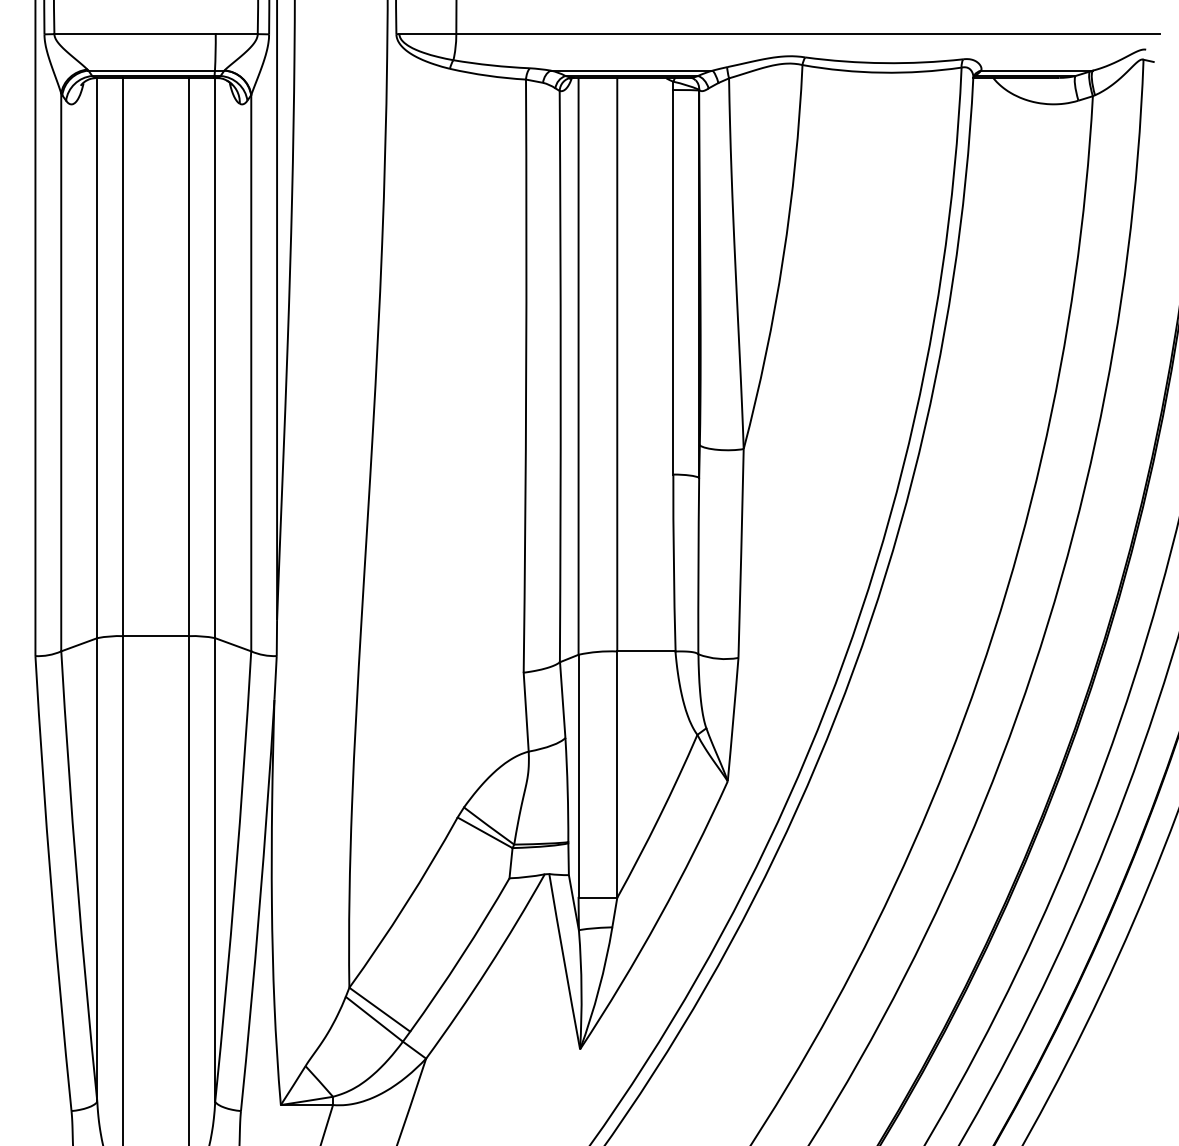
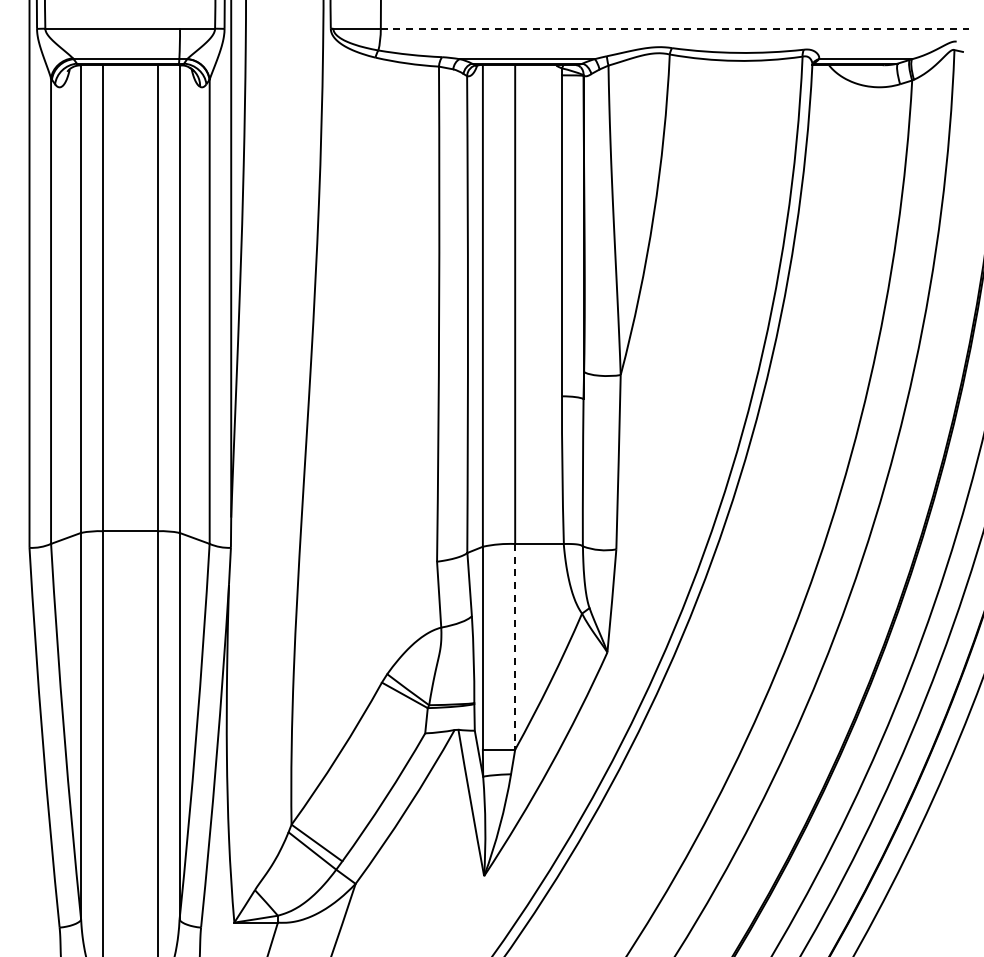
line: (808, 33) -> (674, 28), solid -> dashed
line: (617, 774) -> (515, 646), solid -> dashed

